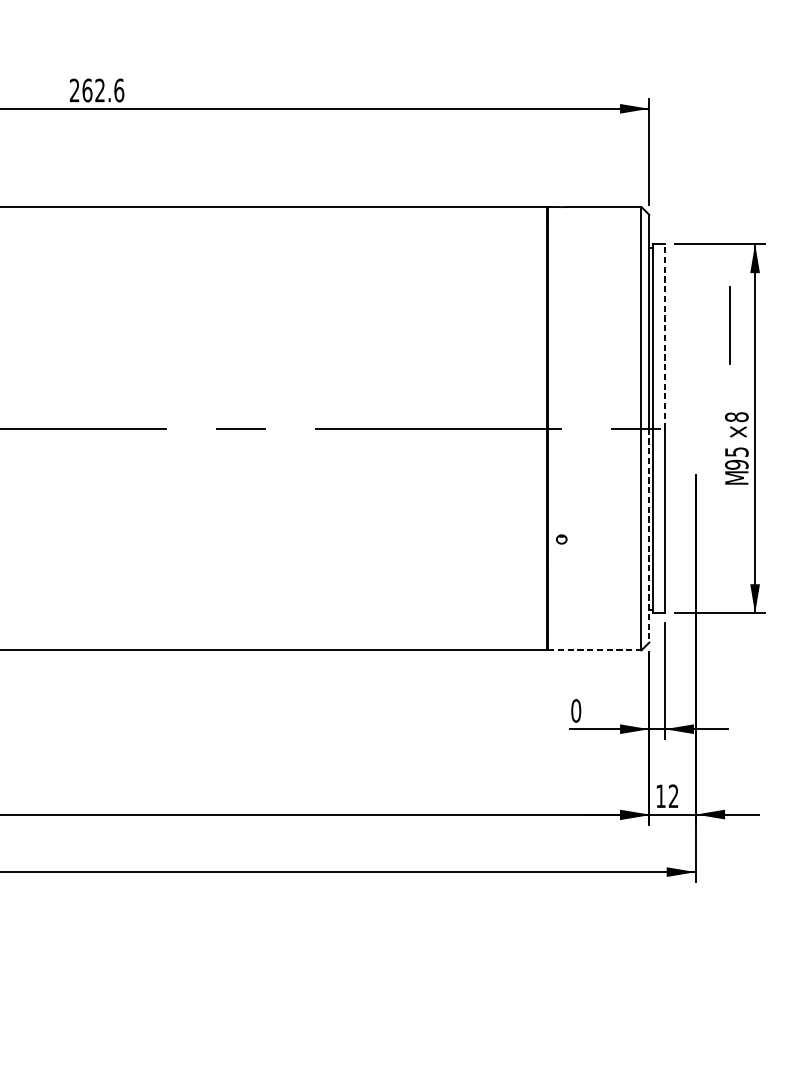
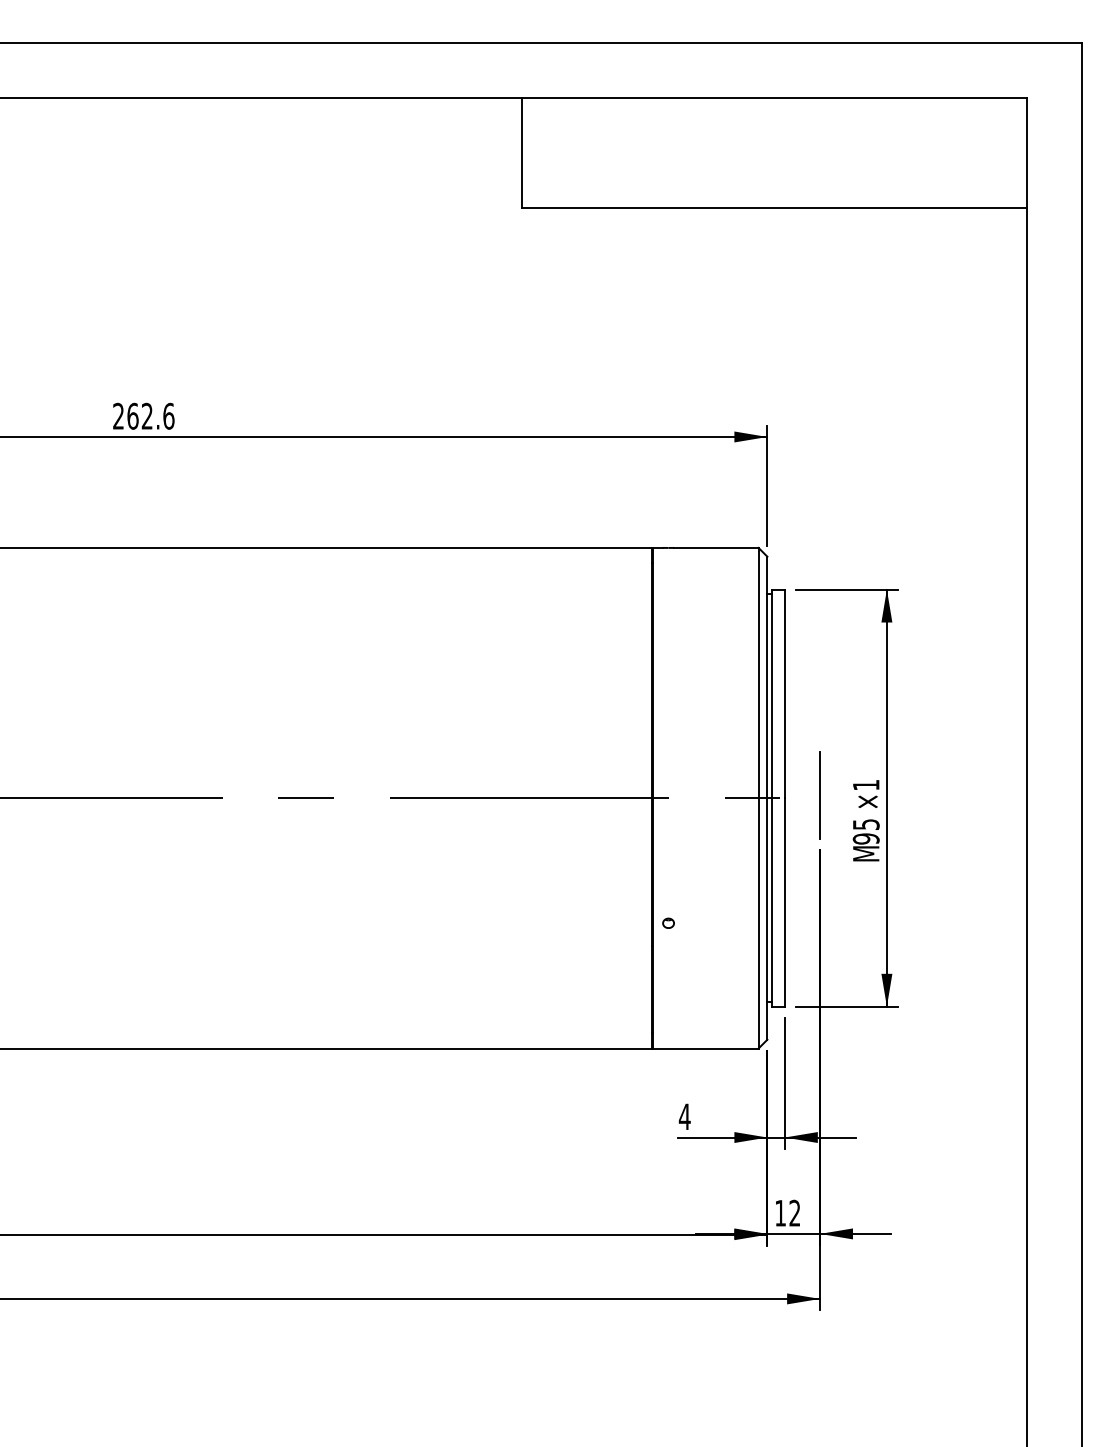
line: (729, 325) -> (819, 795), moved
line: (664, 335) -> (784, 693), dashed -> solid
text: (736, 416) -> (865, 784), ×8 -> ×1
line: (649, 535) -> (767, 918), dashed -> solid
line: (594, 650) -> (705, 1048), dashed -> solid
text: (575, 710) -> (684, 1116), 0 -> 4

